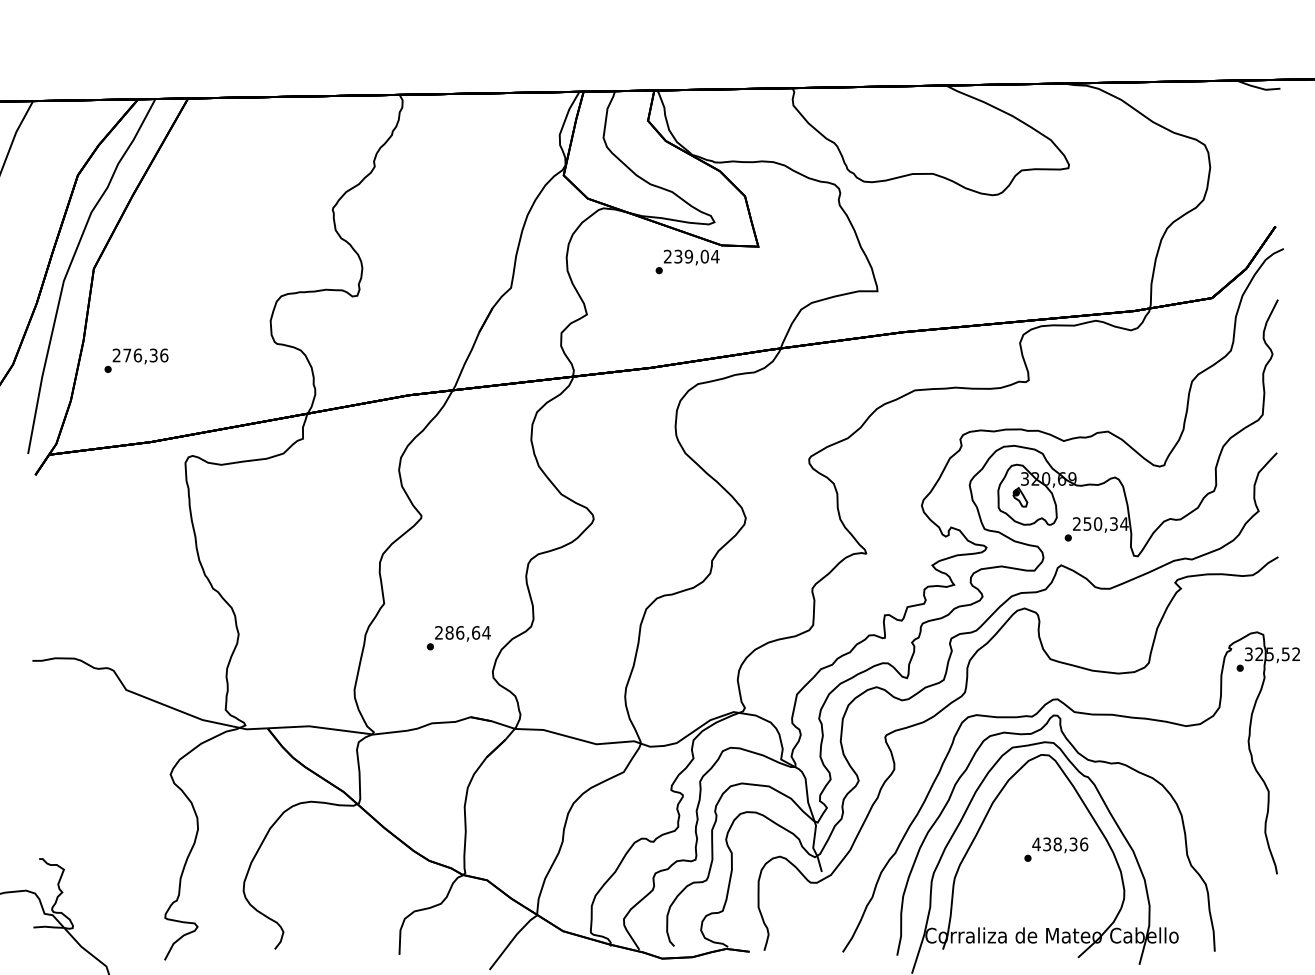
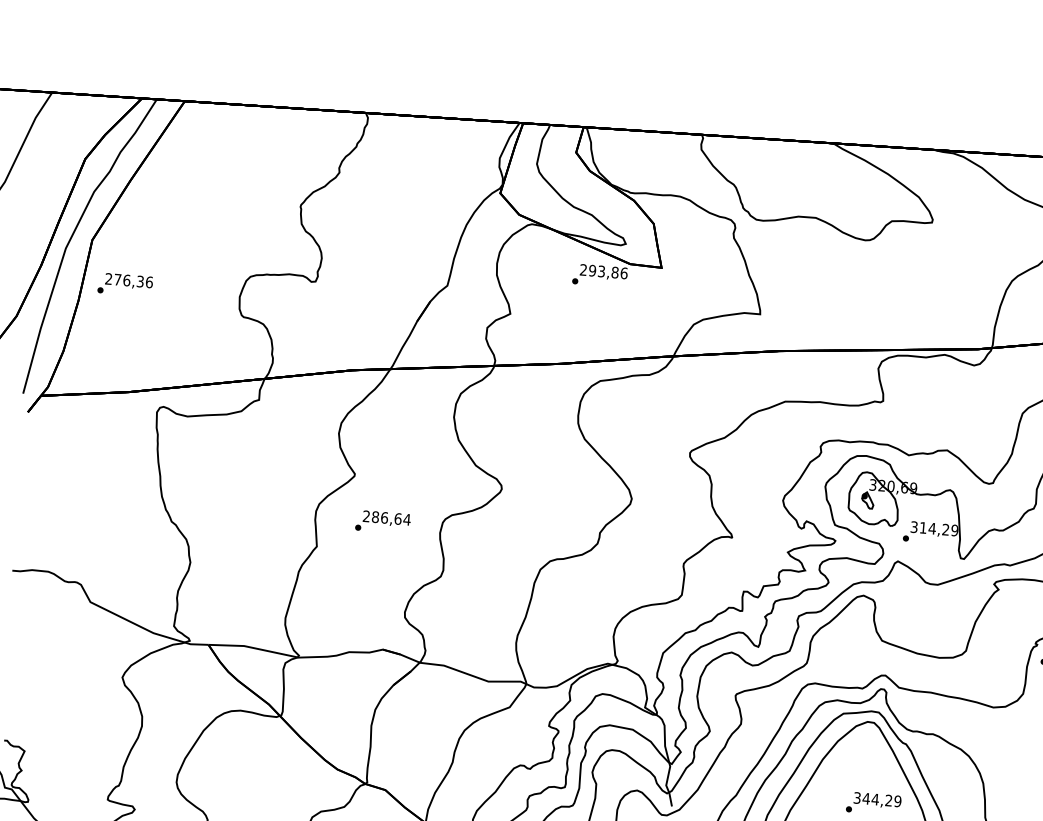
text: (696, 256) -> (608, 271), 239,04 -> 293,86
text: (136, 360) -> (125, 284), moved
text: (1100, 523) -> (934, 528), 250,34 -> 314,29
text: (458, 638) -> (382, 522), moved
text: (1060, 844) -> (877, 799), 438,36 -> 344,29

